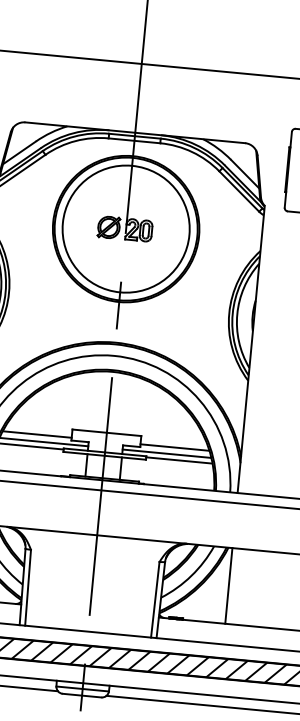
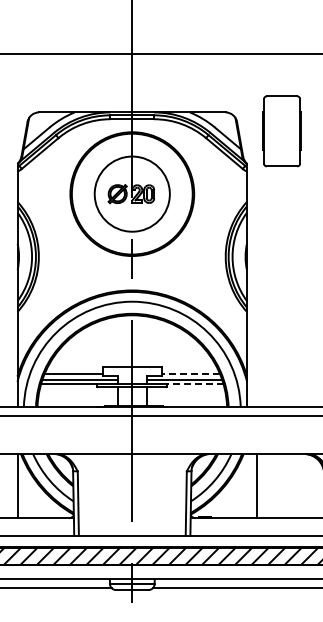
circle: (125, 228) -> (131, 193), size x0.7
line: (174, 446) -> (190, 373), solid -> dashed
line: (178, 460) -> (194, 384), solid -> dashed
line: (229, 585) -> (257, 485), moved

